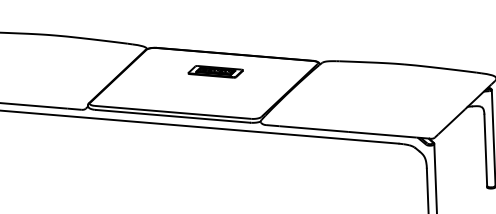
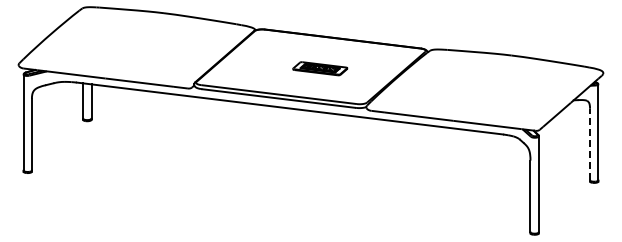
part: (216, 71) -> (320, 68), moved
line: (486, 150) -> (590, 144), solid -> dashed

